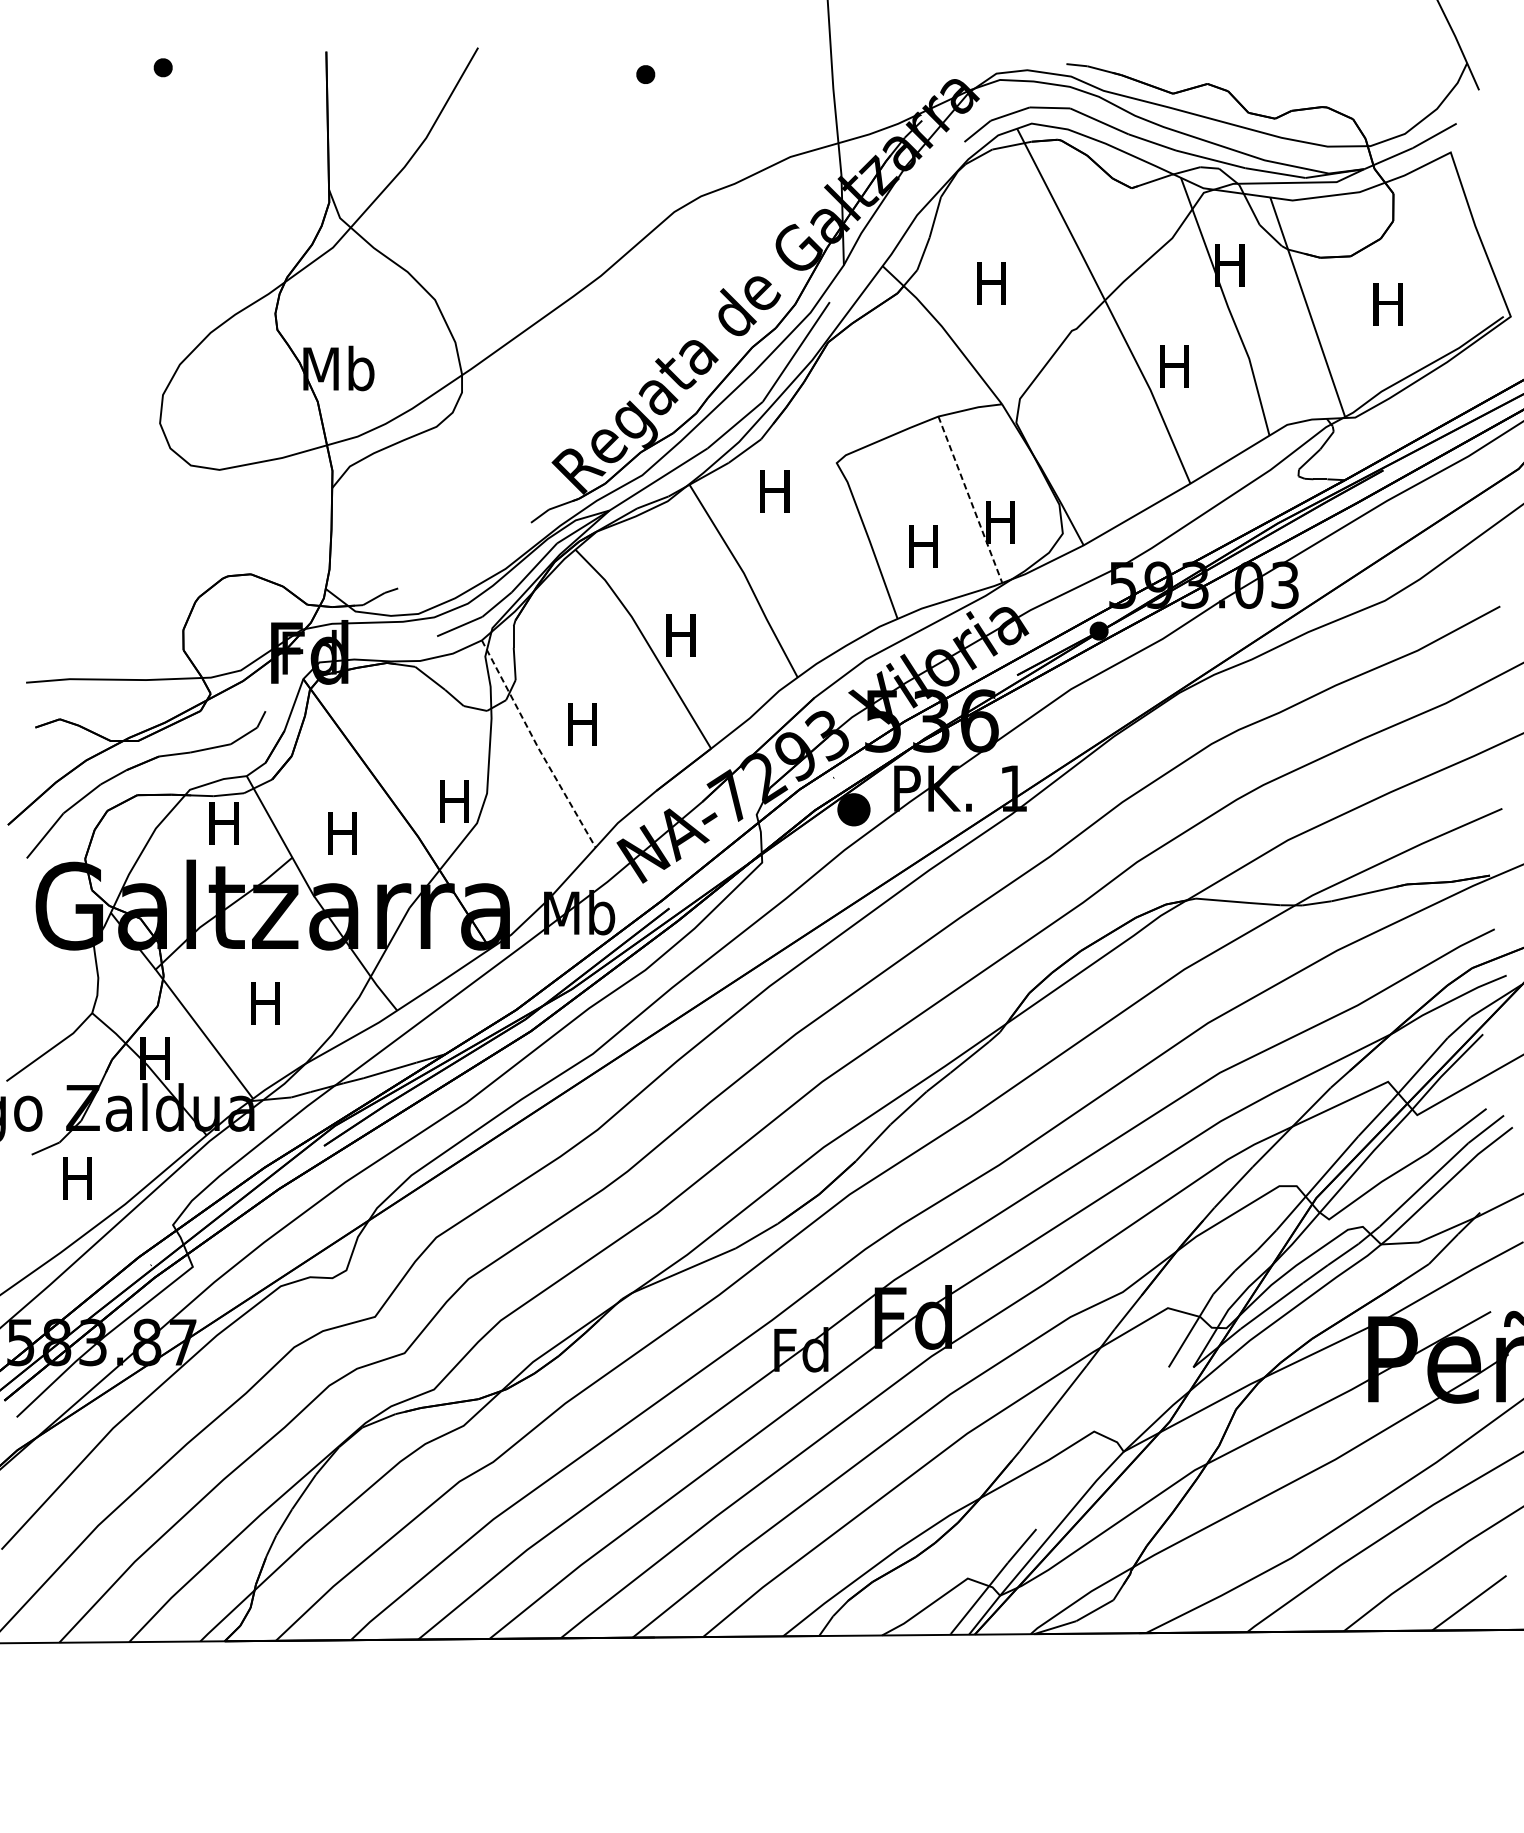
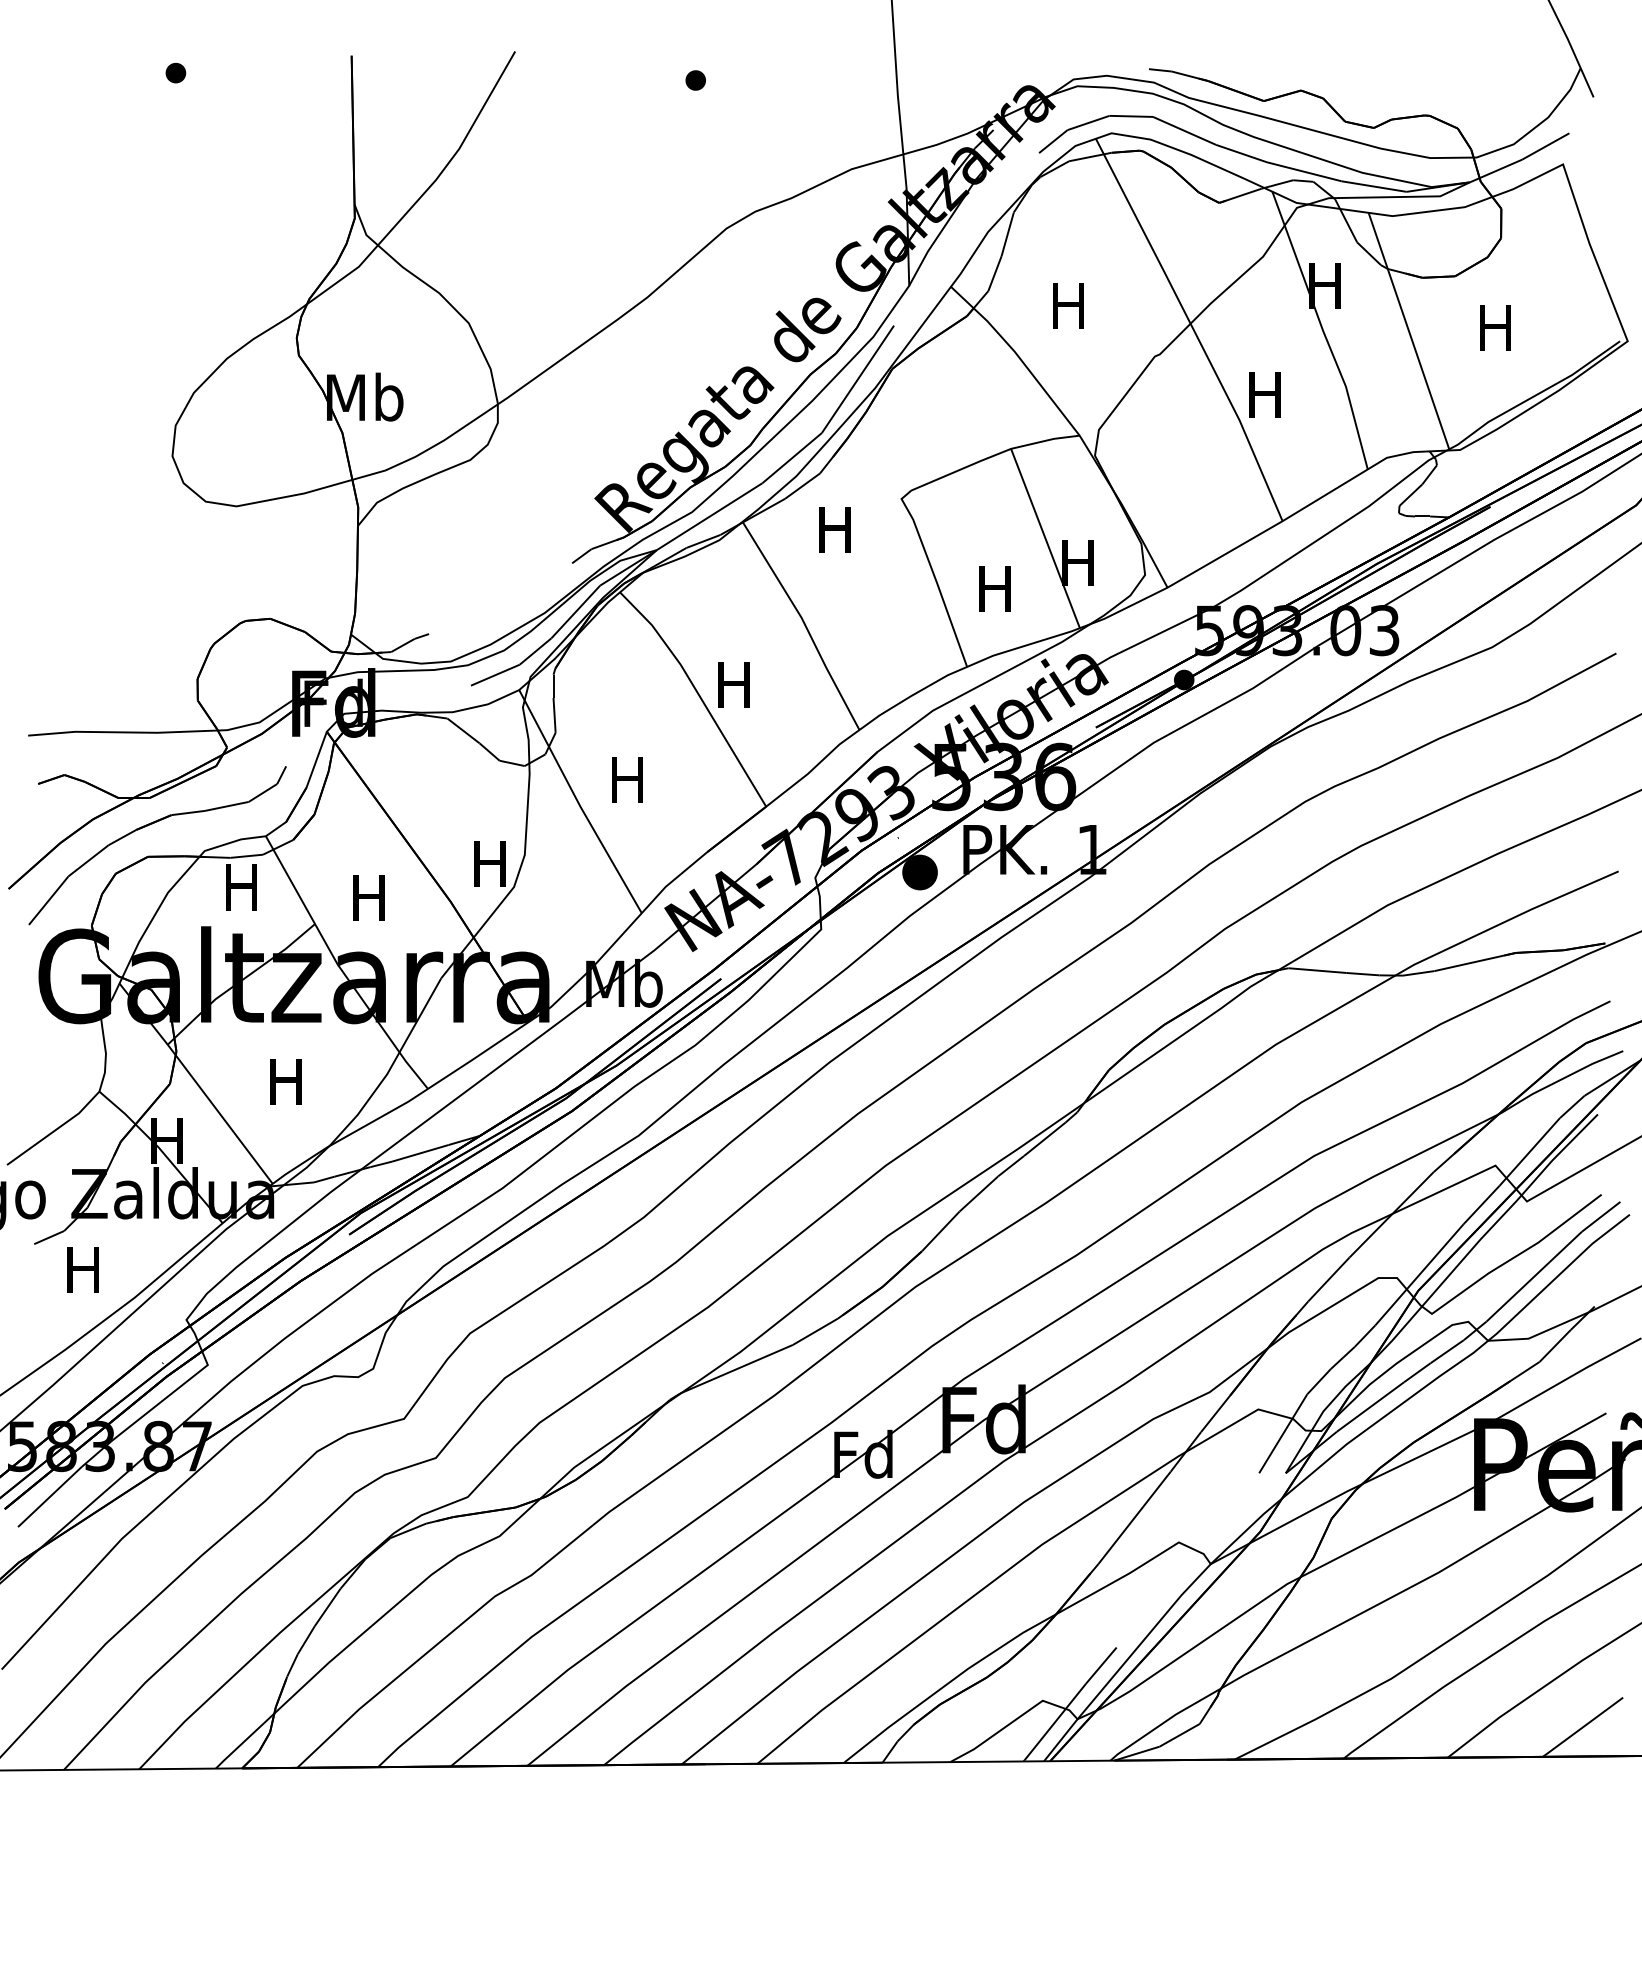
line: (970, 499) -> (1045, 538), dashed -> solid
line: (536, 745) -> (578, 803), dashed -> solid

